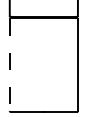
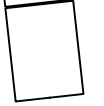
line: (9, 65) -> (10, 55), dashed -> solid

